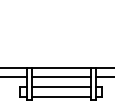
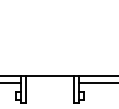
line: (61, 76) -> (49, 83), removed
line: (61, 86) -> (49, 91), removed
line: (61, 96) -> (49, 99), removed

